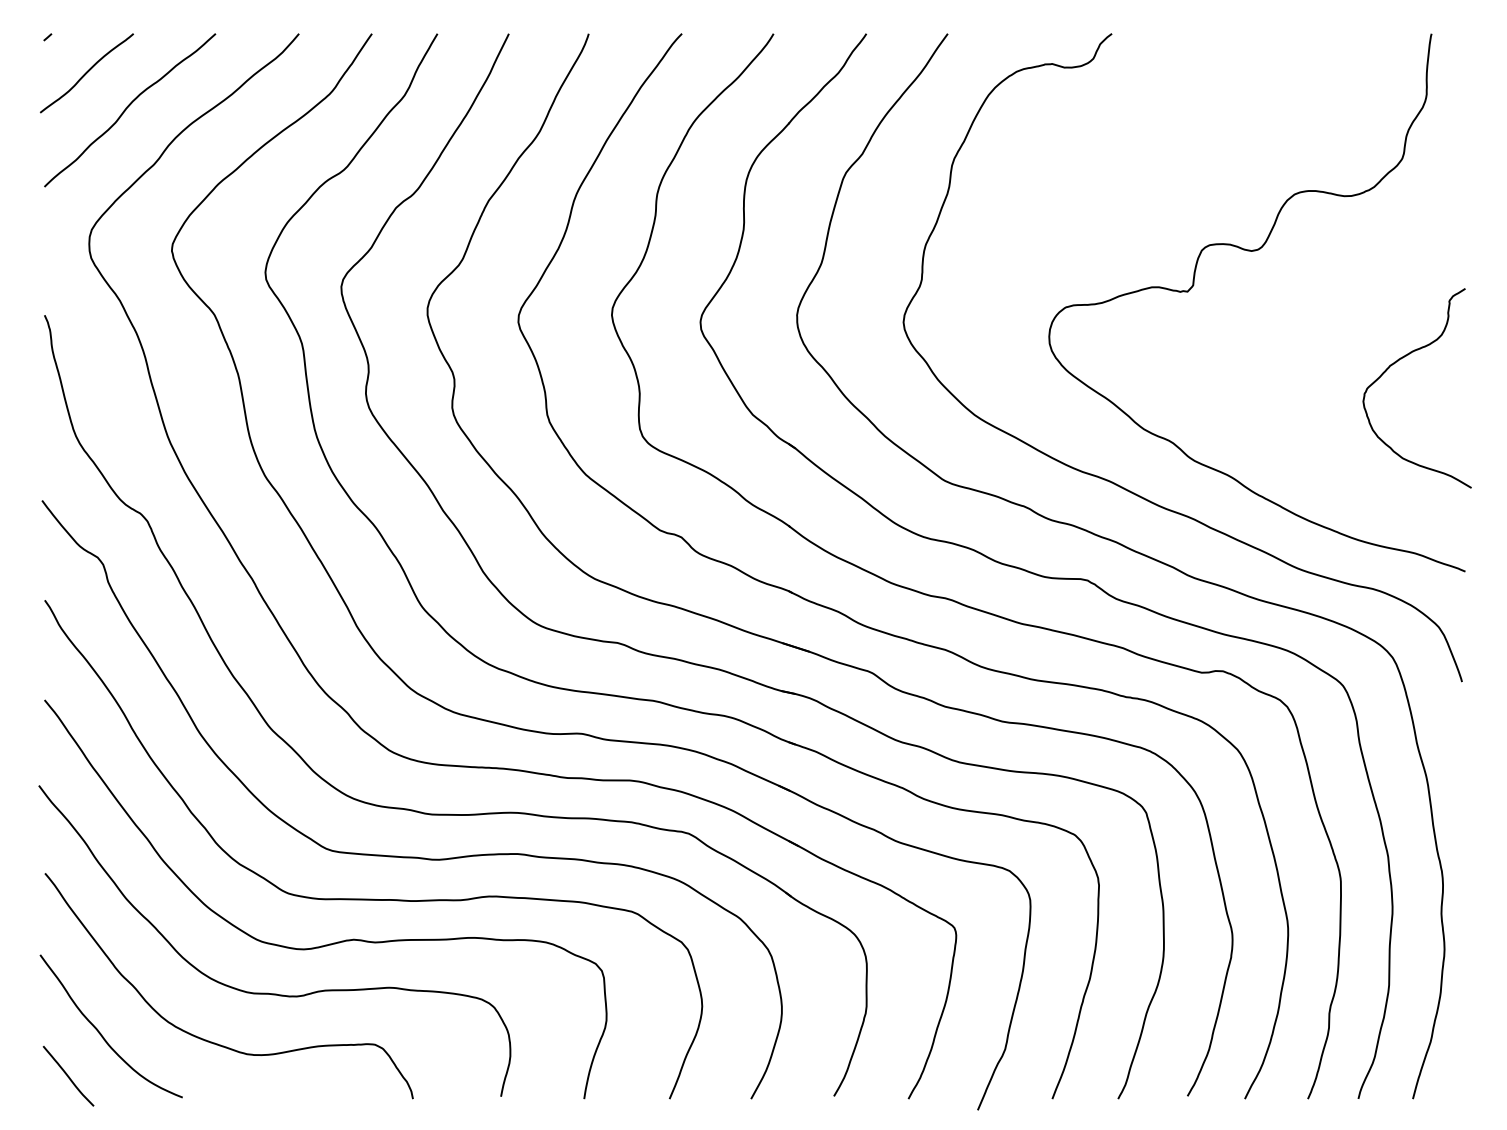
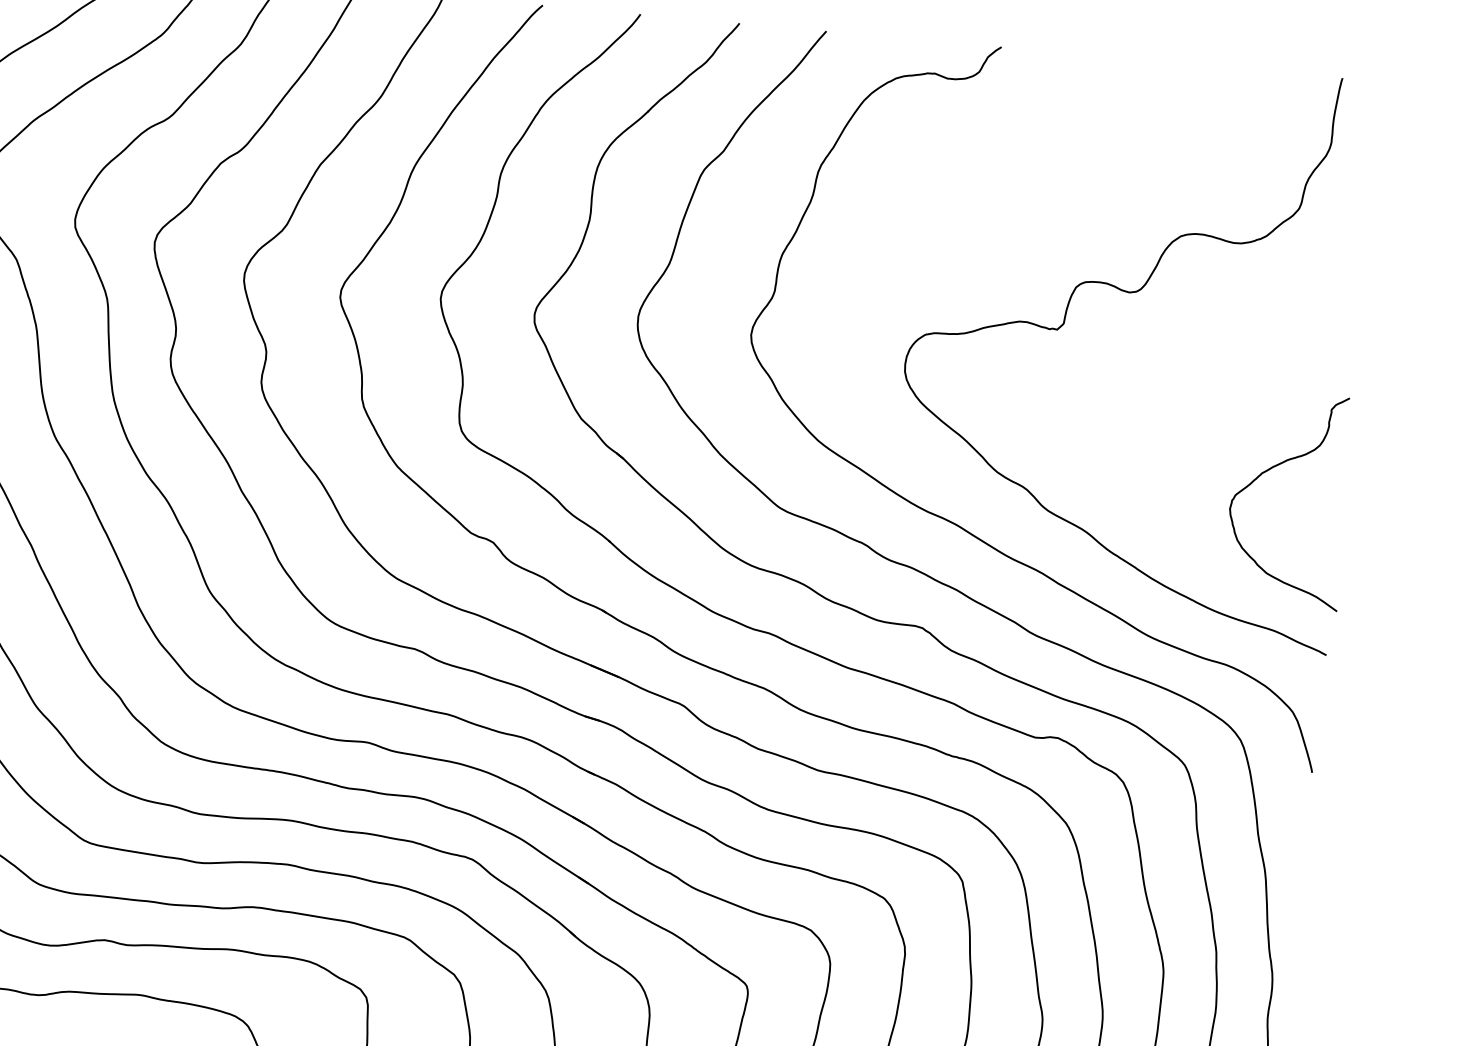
curve: (1398, 361) -> (1271, 469), moved

